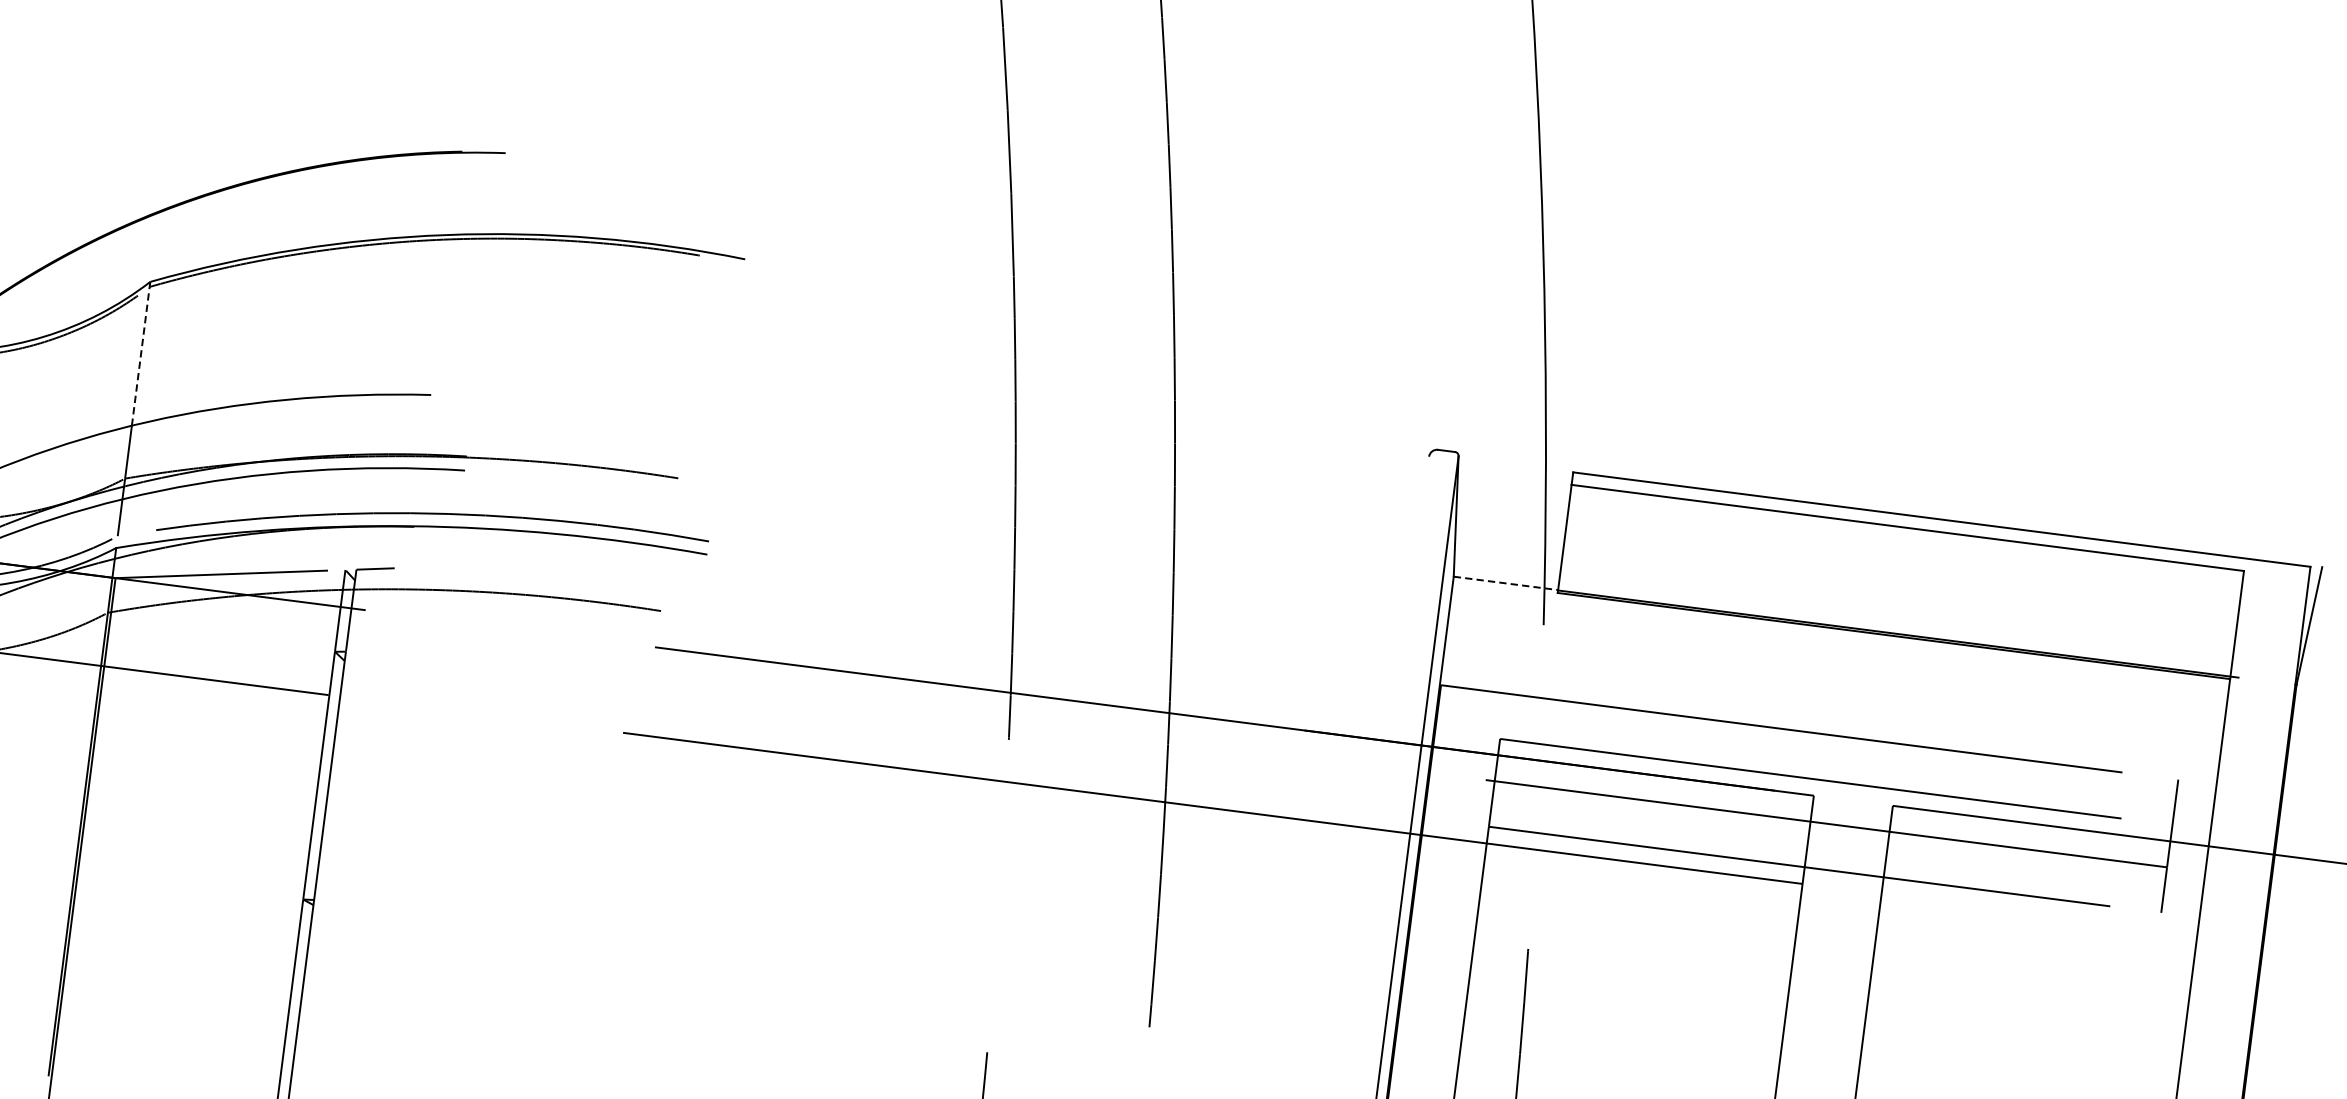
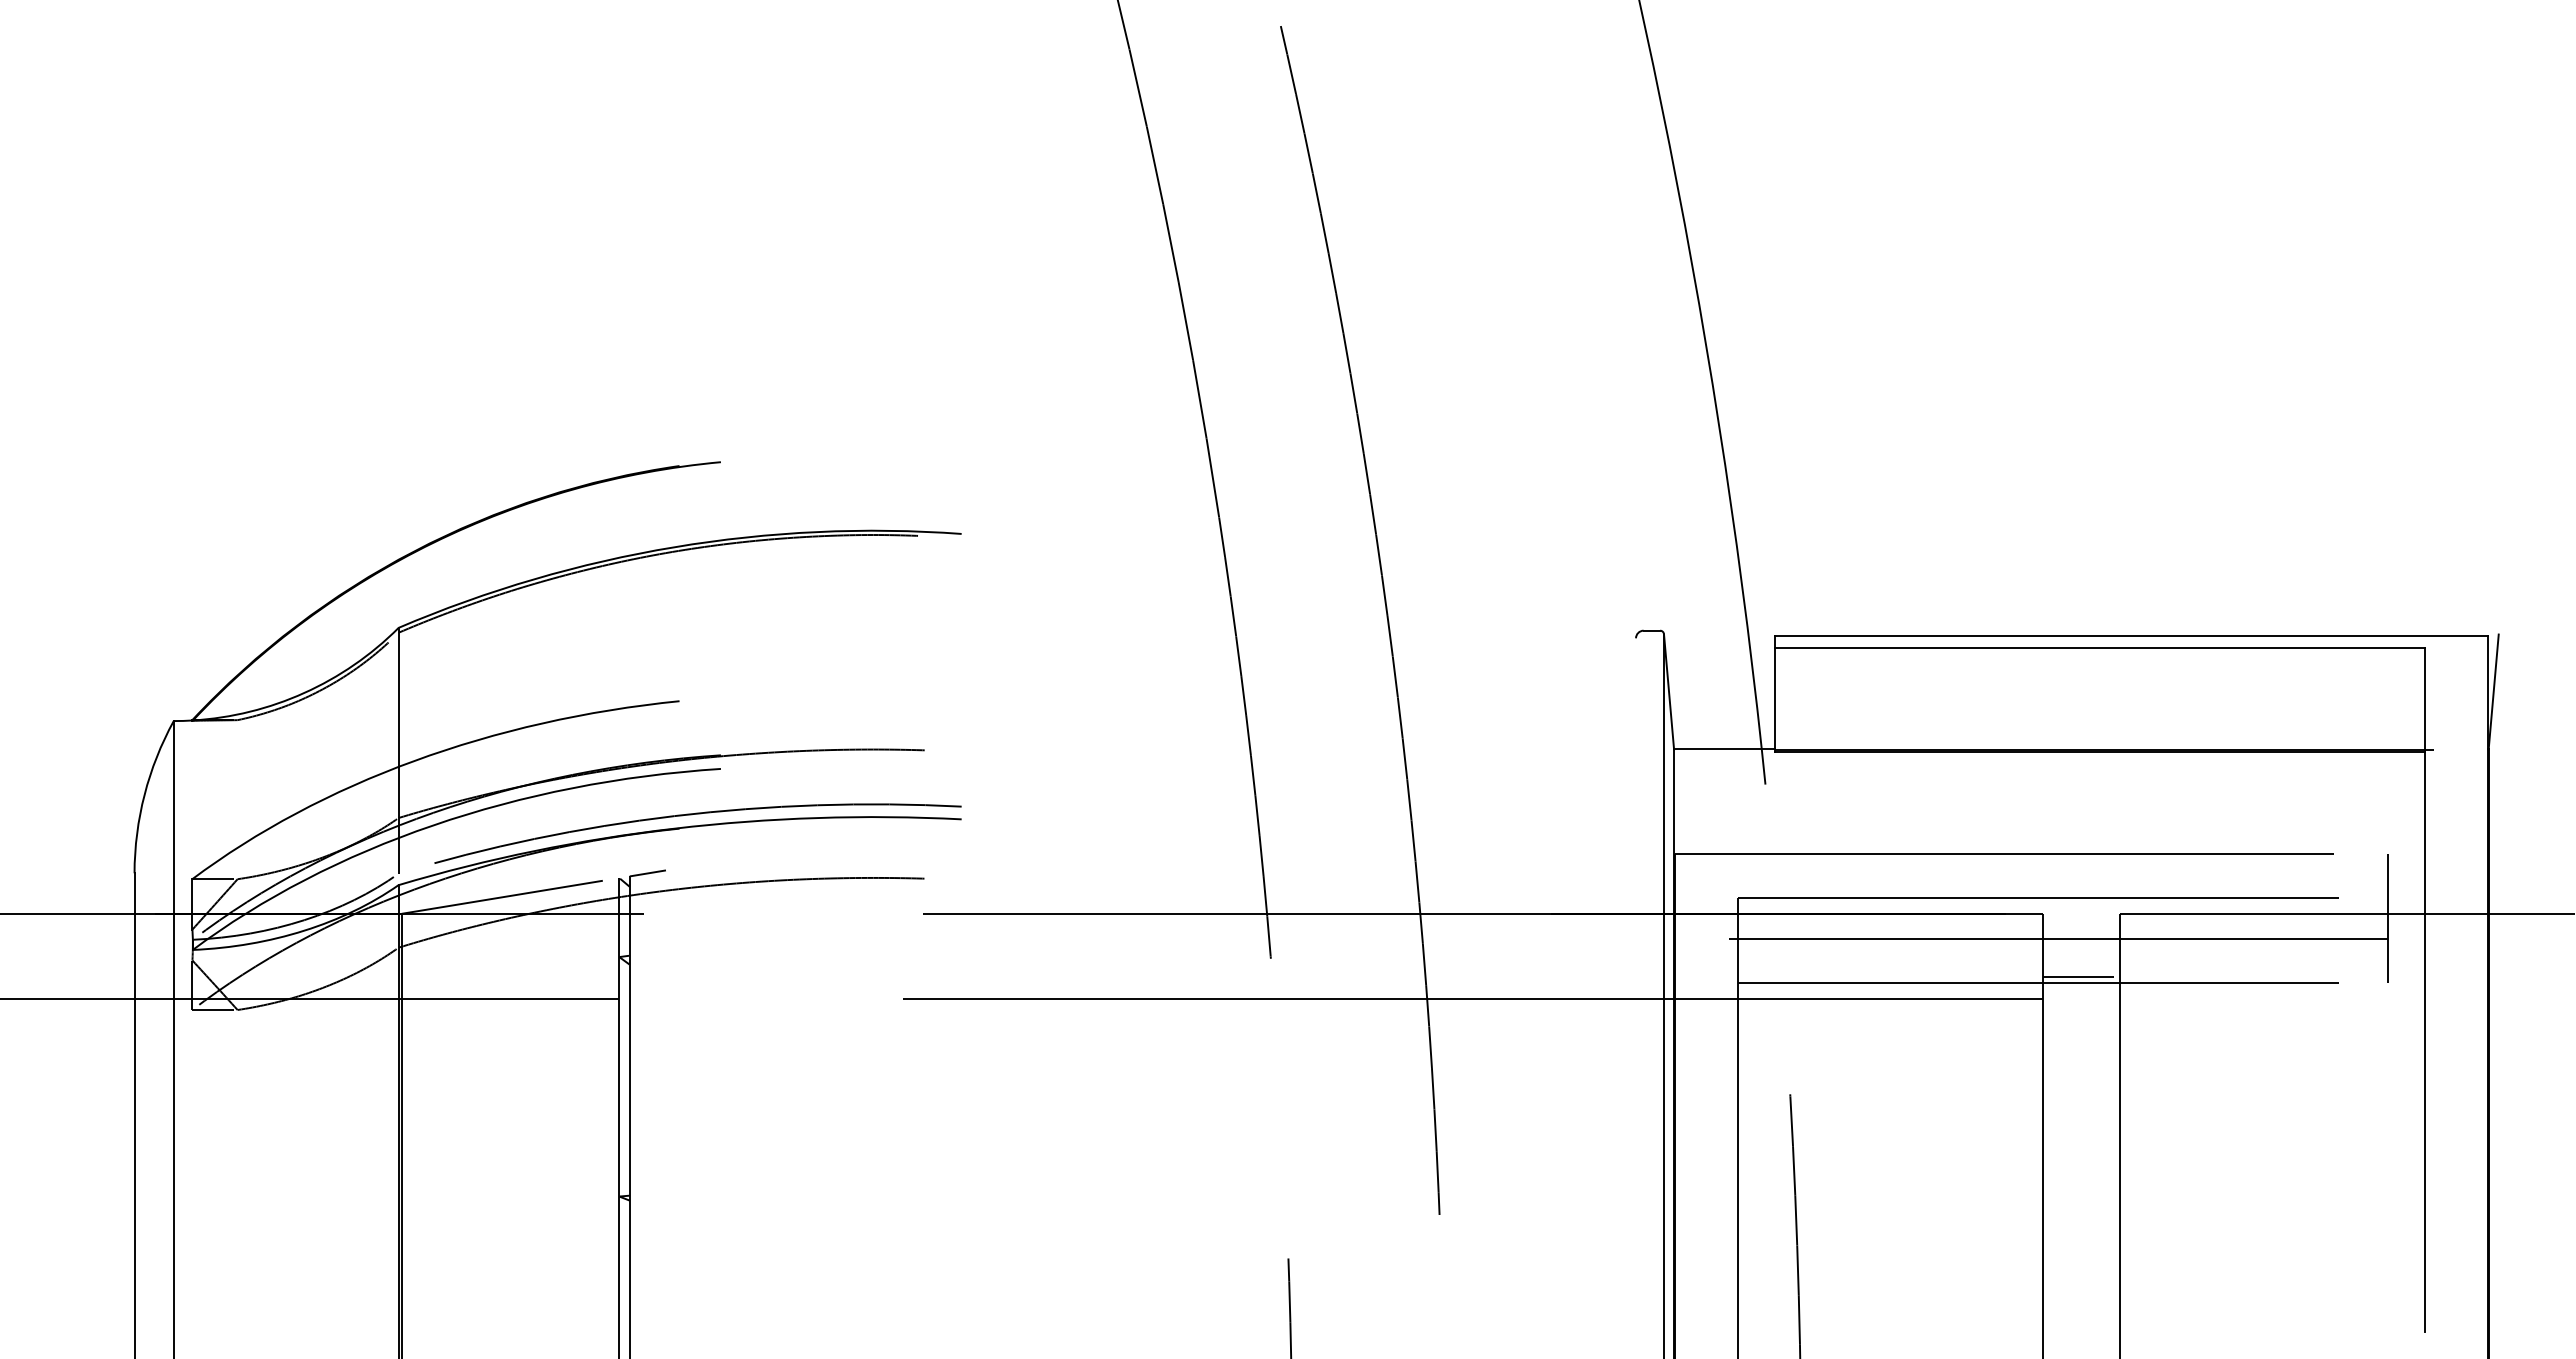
line: (140, 353) -> (398, 697), dashed -> solid
line: (1506, 583) -> (1725, 749), dashed -> solid
line: (1845, 866) -> (2081, 977), added

